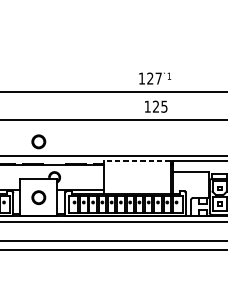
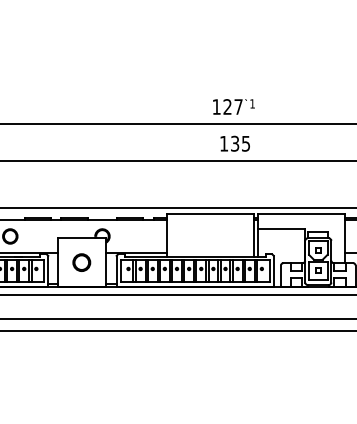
text: (156, 106) -> (235, 143), 125 -> 135
part: (38, 141) -> (81, 189), removed
line: (137, 160) -> (210, 214), dashed -> solid

